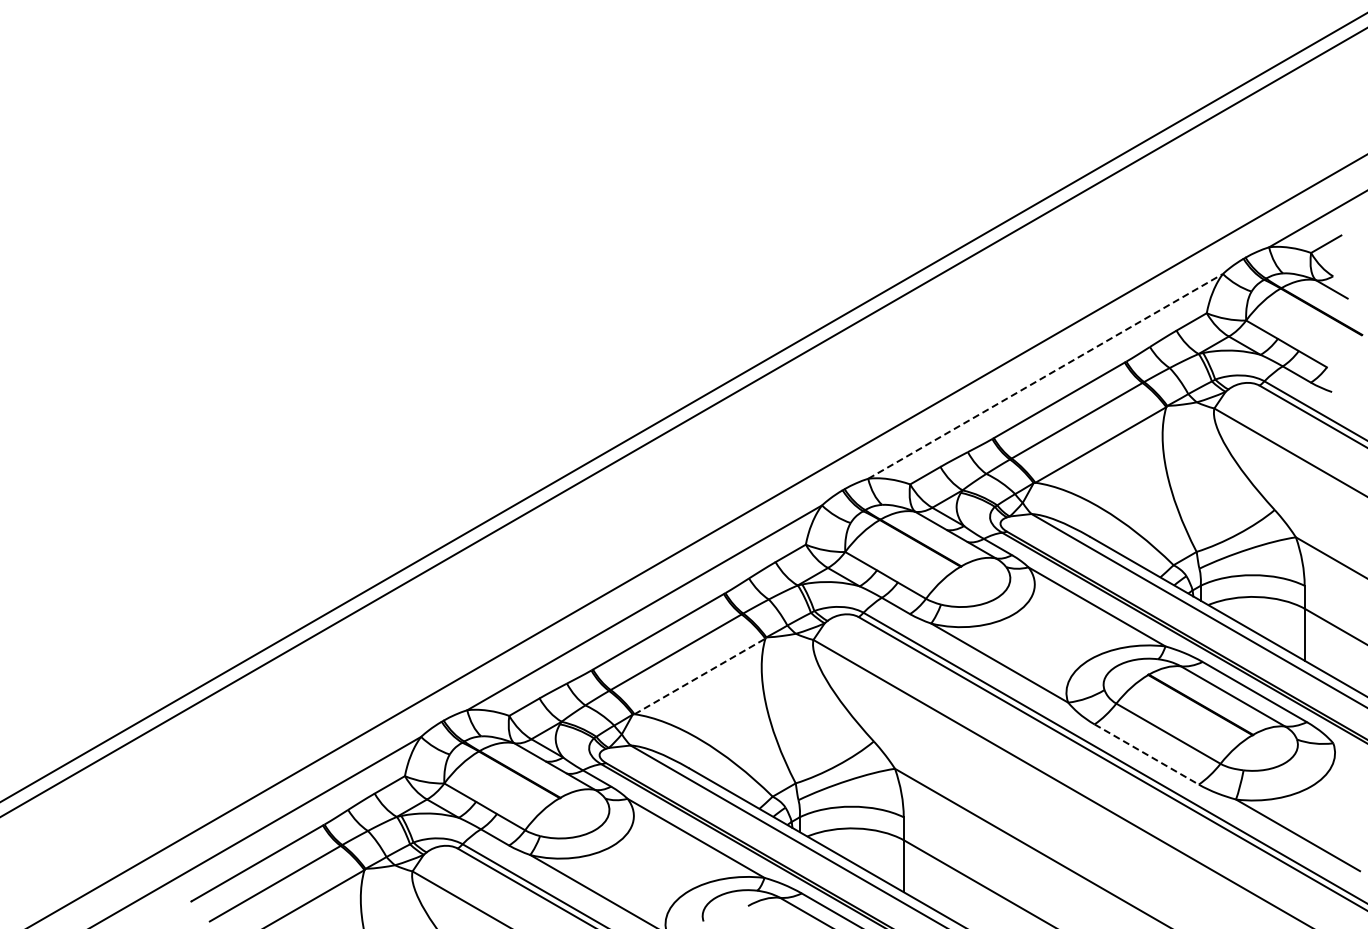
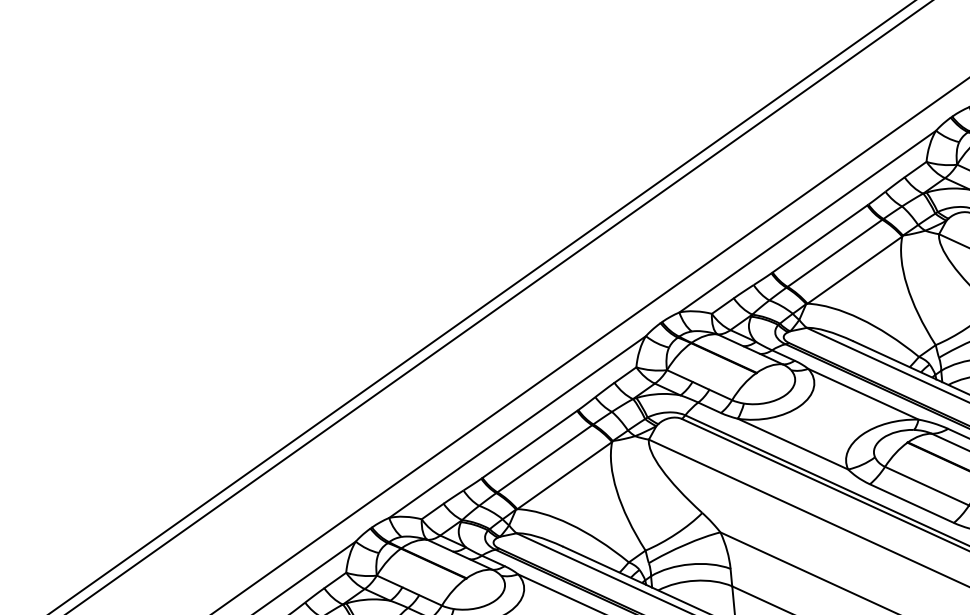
line: (1045, 376) -> (807, 221), dashed -> solid
line: (699, 676) -> (564, 475), dashed -> solid
line: (1147, 754) -> (912, 503), dashed -> solid

